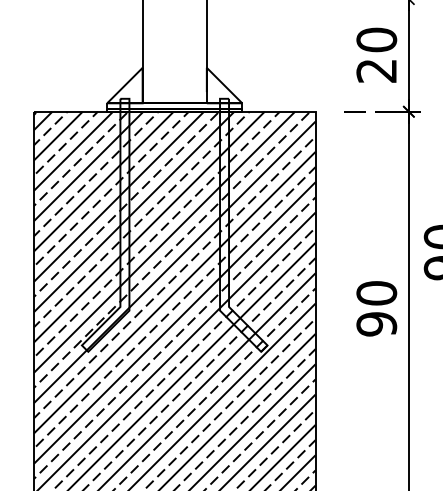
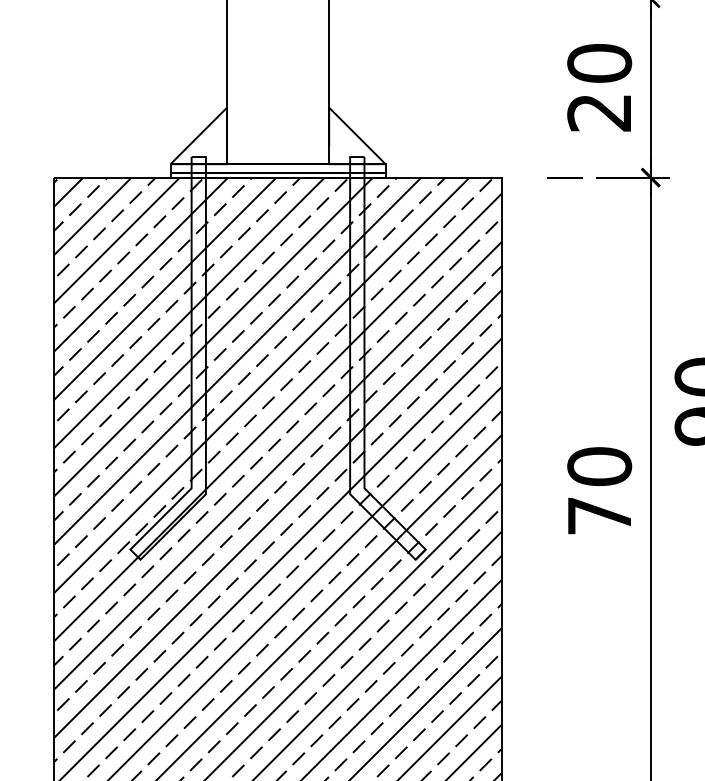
text: (376, 324) -> (599, 516), 90 -> 70

